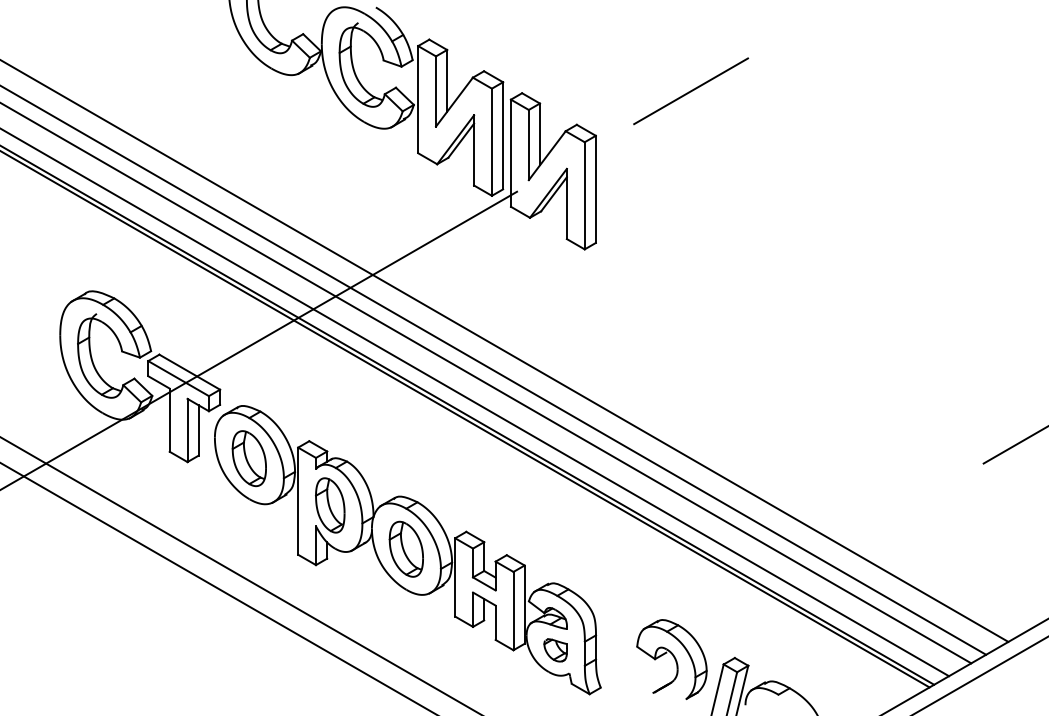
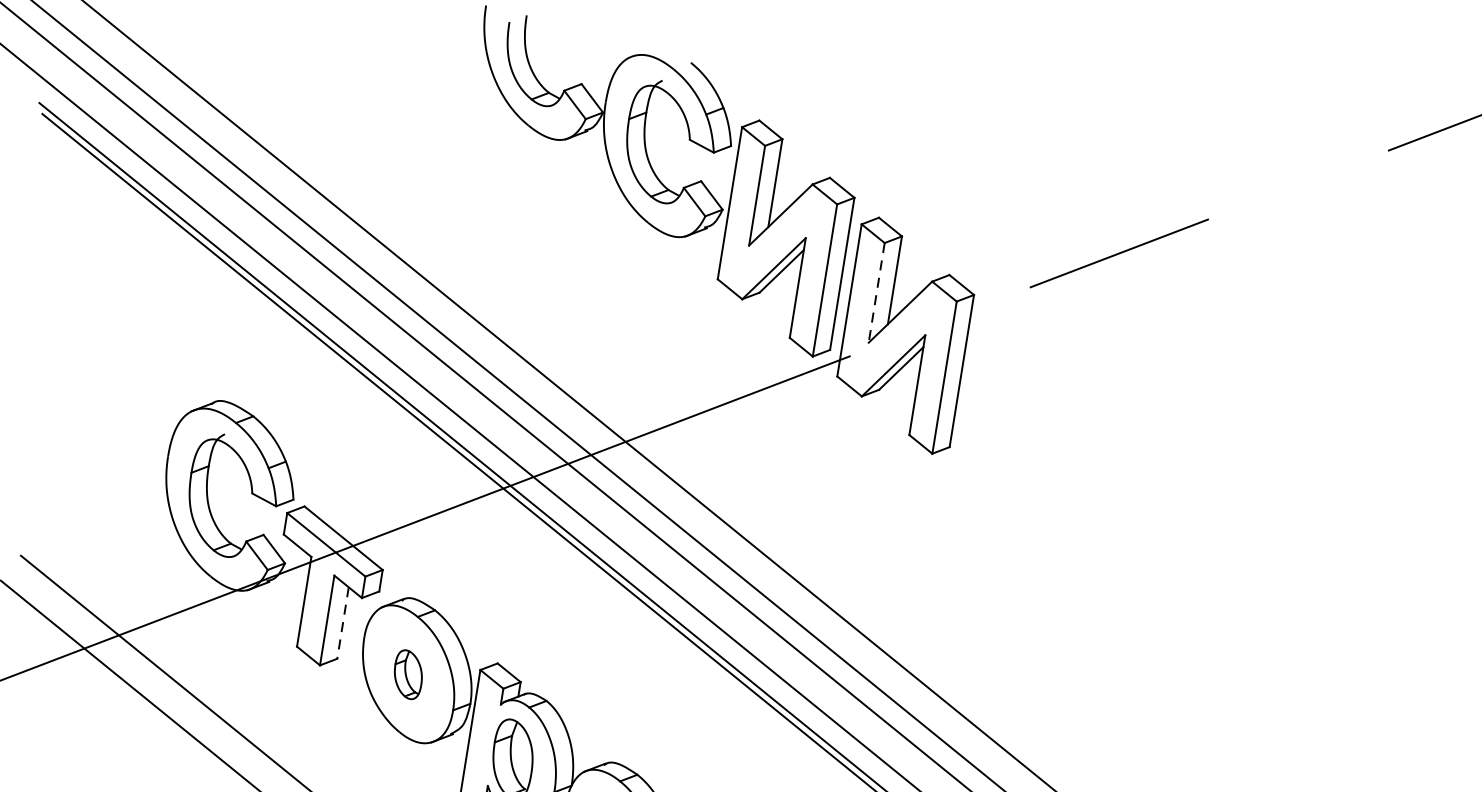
line: (528, 145) -> (876, 293), solid -> dashed
line: (198, 430) -> (342, 623), solid -> dashed
part: (248, 458) -> (407, 674), size x0.6

